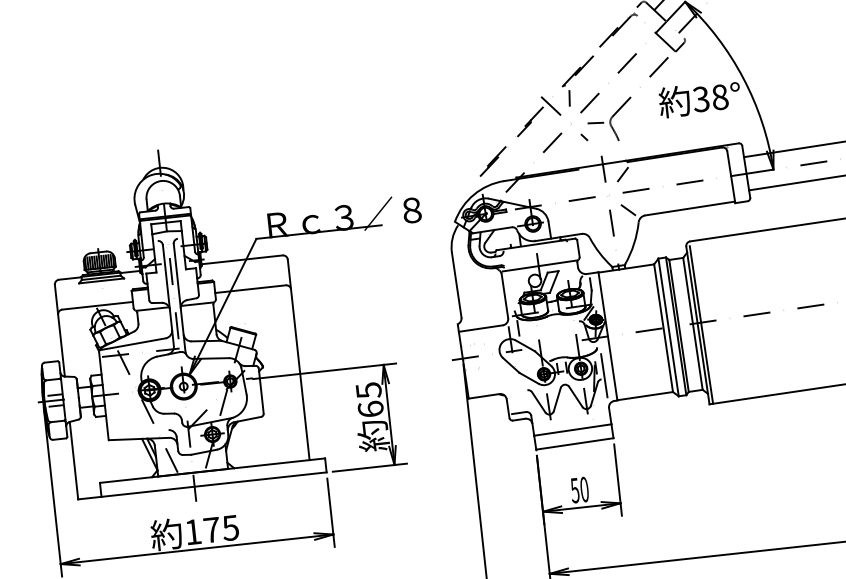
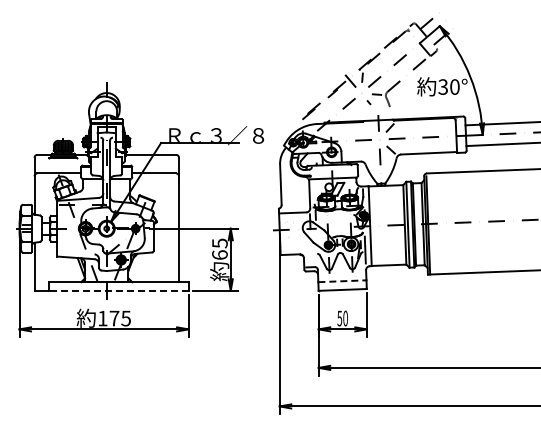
text: (719, 96) -> (454, 86), 38° -> 30°
line: (573, 430) -> (342, 281), solid -> dashed
line: (213, 484) -> (118, 290), solid -> dashed

